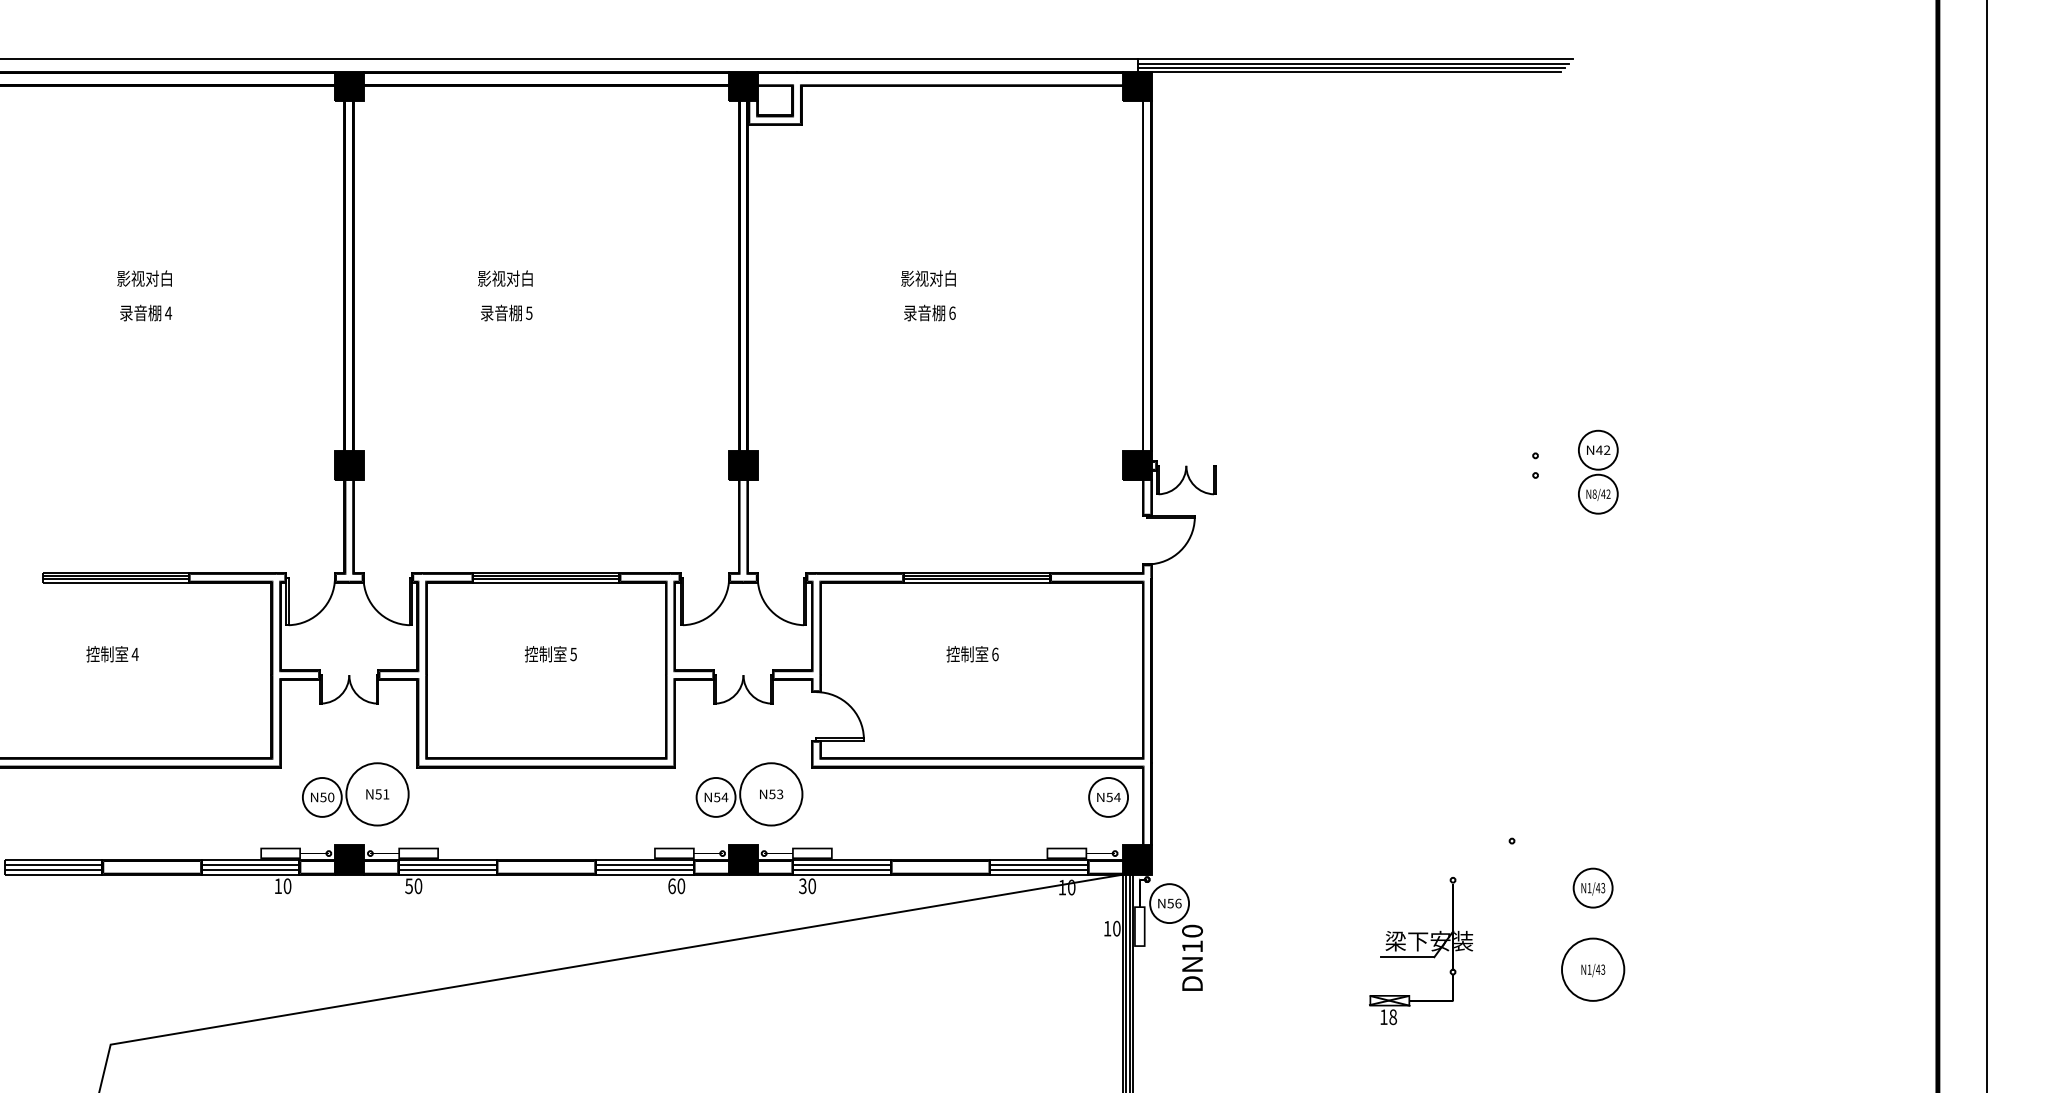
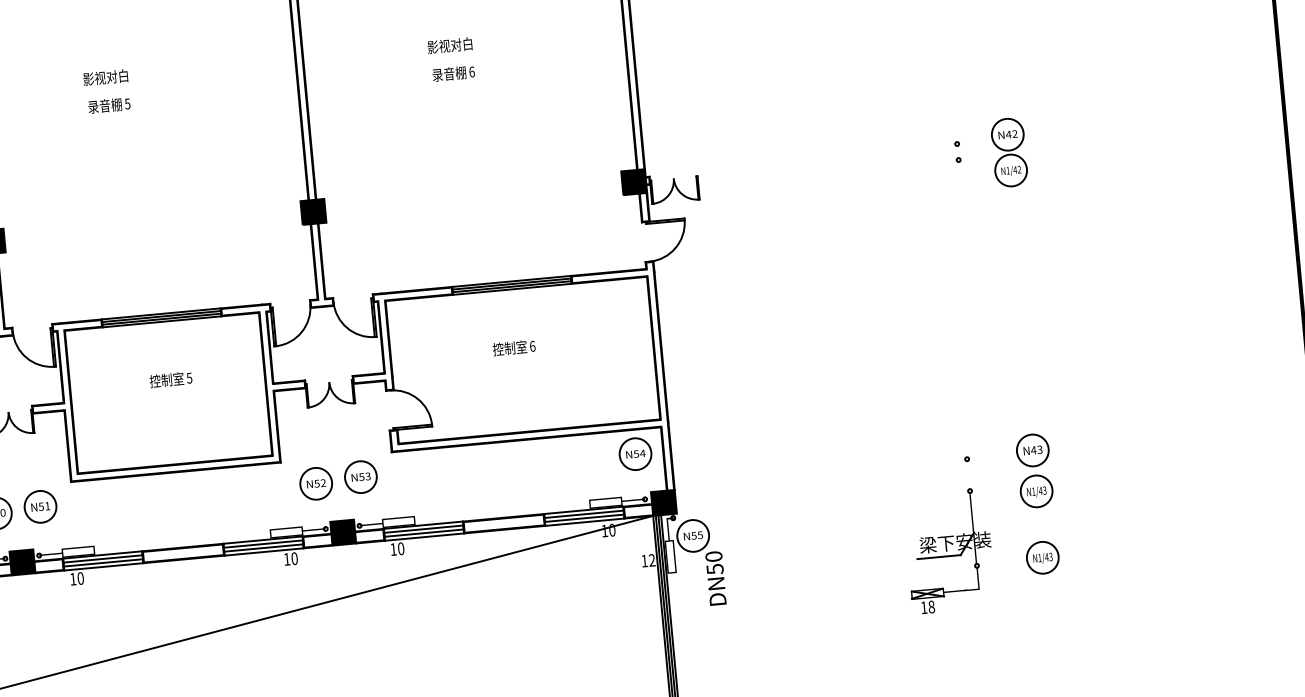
text: (1594, 493) -> (1007, 170), N8/42 -> N1/42
circle: (377, 793) -> (40, 506), size x0.62
circle: (770, 793) -> (360, 476), size x0.62
text: (724, 797) -> (323, 483), N54 -> N52
part: (1592, 837) -> (1032, 450), added
text: (408, 886) -> (72, 579), 50 -> 10
text: (671, 886) -> (286, 559), 60 -> 10
text: (802, 886) -> (393, 549), 30 -> 10
text: (1178, 903) -> (700, 535), N56 -> N55
text: (1116, 928) -> (651, 560), 10 -> 12
text: (1192, 946) -> (715, 569), DN10 -> DN50
part: (1421, 951) -> (949, 551), moved
circle: (1592, 969) -> (1042, 557), size x0.62

